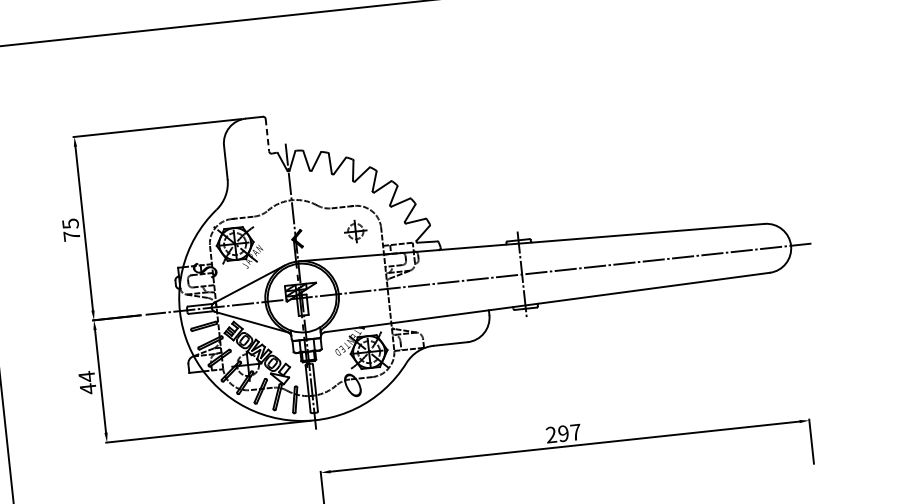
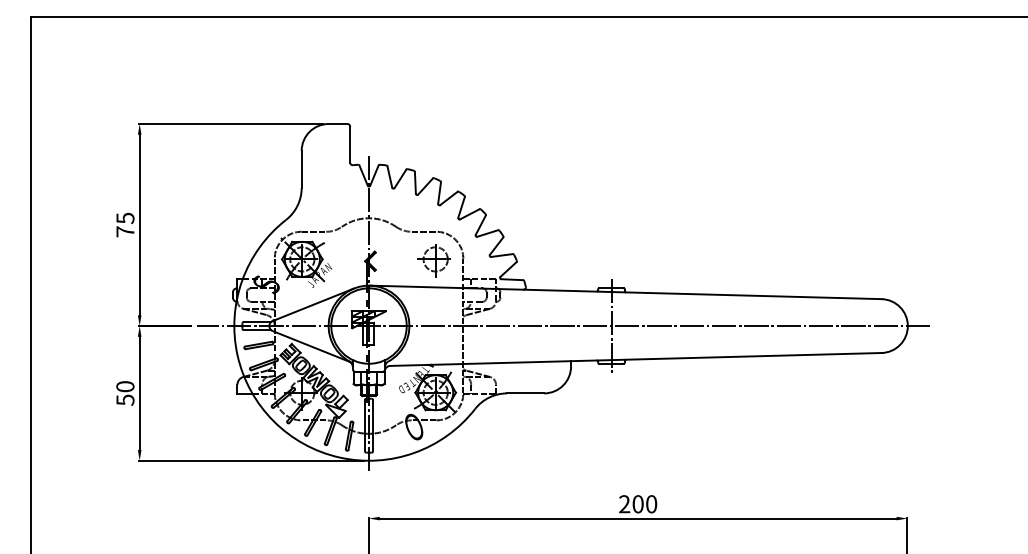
line: (267, 135) -> (350, 144), dashed -> solid
part: (354, 232) -> (433, 260), size x1.43
text: (87, 382) -> (125, 393), 44 -> 50
text: (569, 433) -> (644, 504), 297 -> 200

